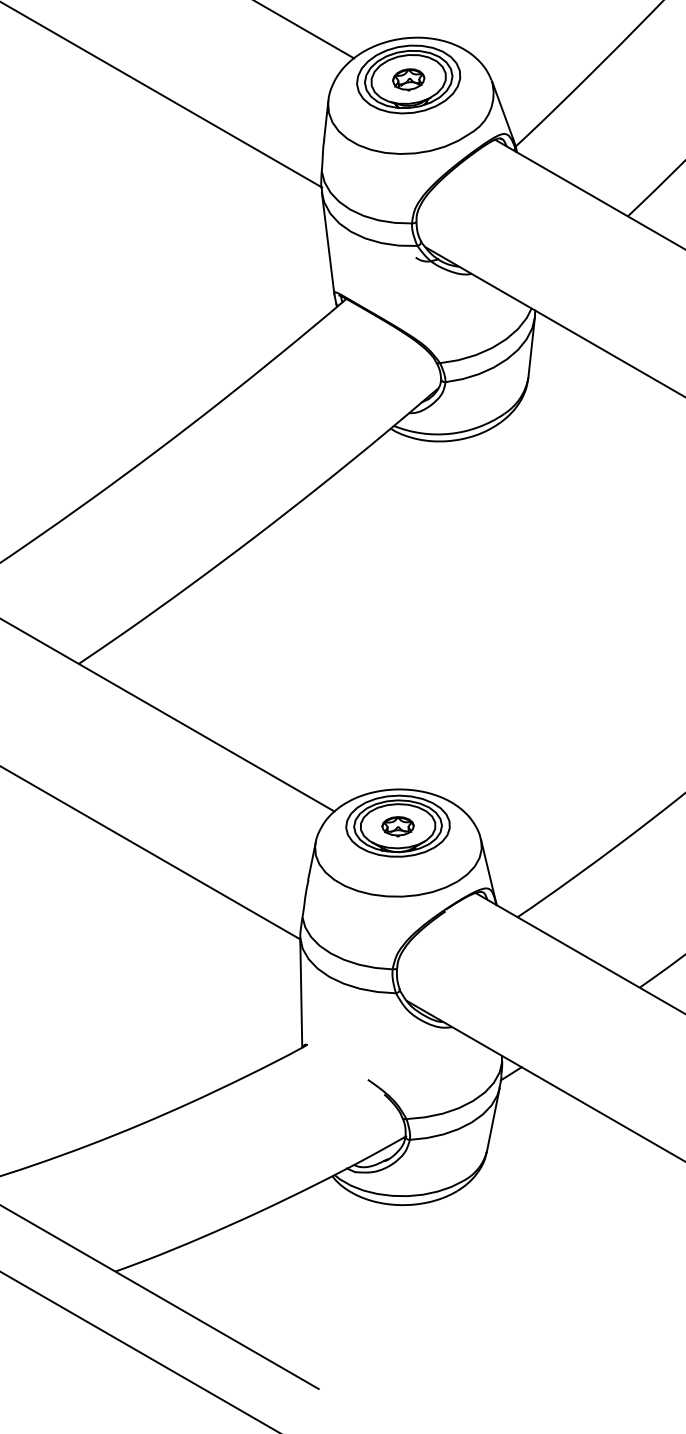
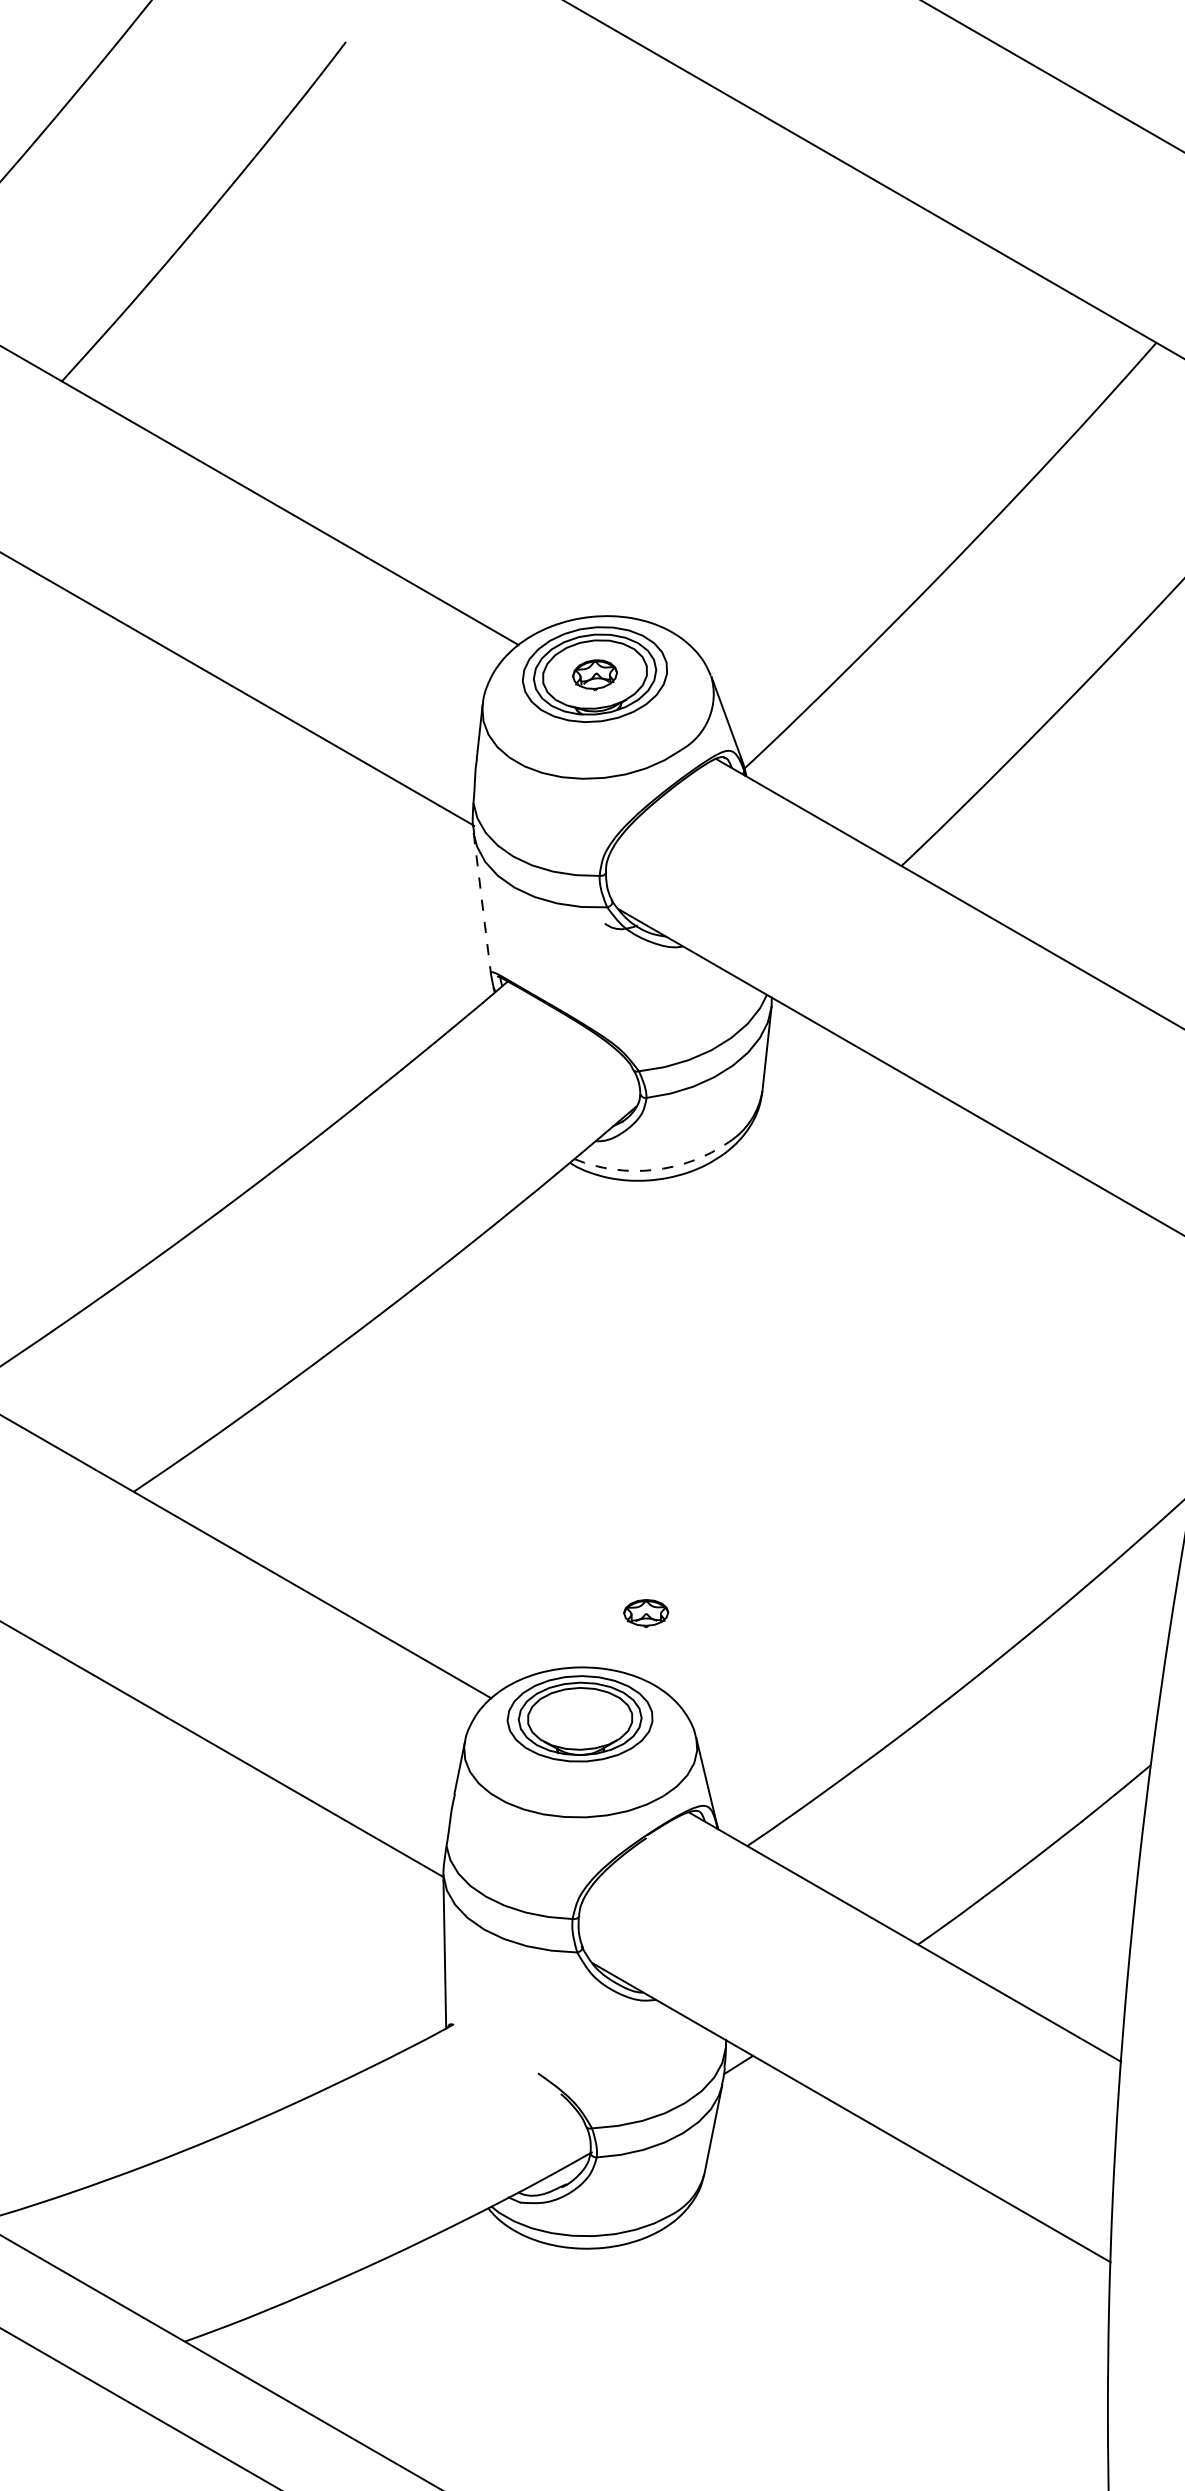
line: (328, 243) -> (482, 904), solid -> dashed
arc: (450, 434) -> (653, 1170), solid -> dashed
part: (398, 826) -> (646, 1613), moved

